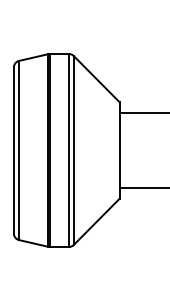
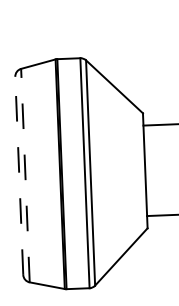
line: (13, 150) -> (18, 175), solid -> dashed
line: (19, 150) -> (25, 175), solid -> dashed

